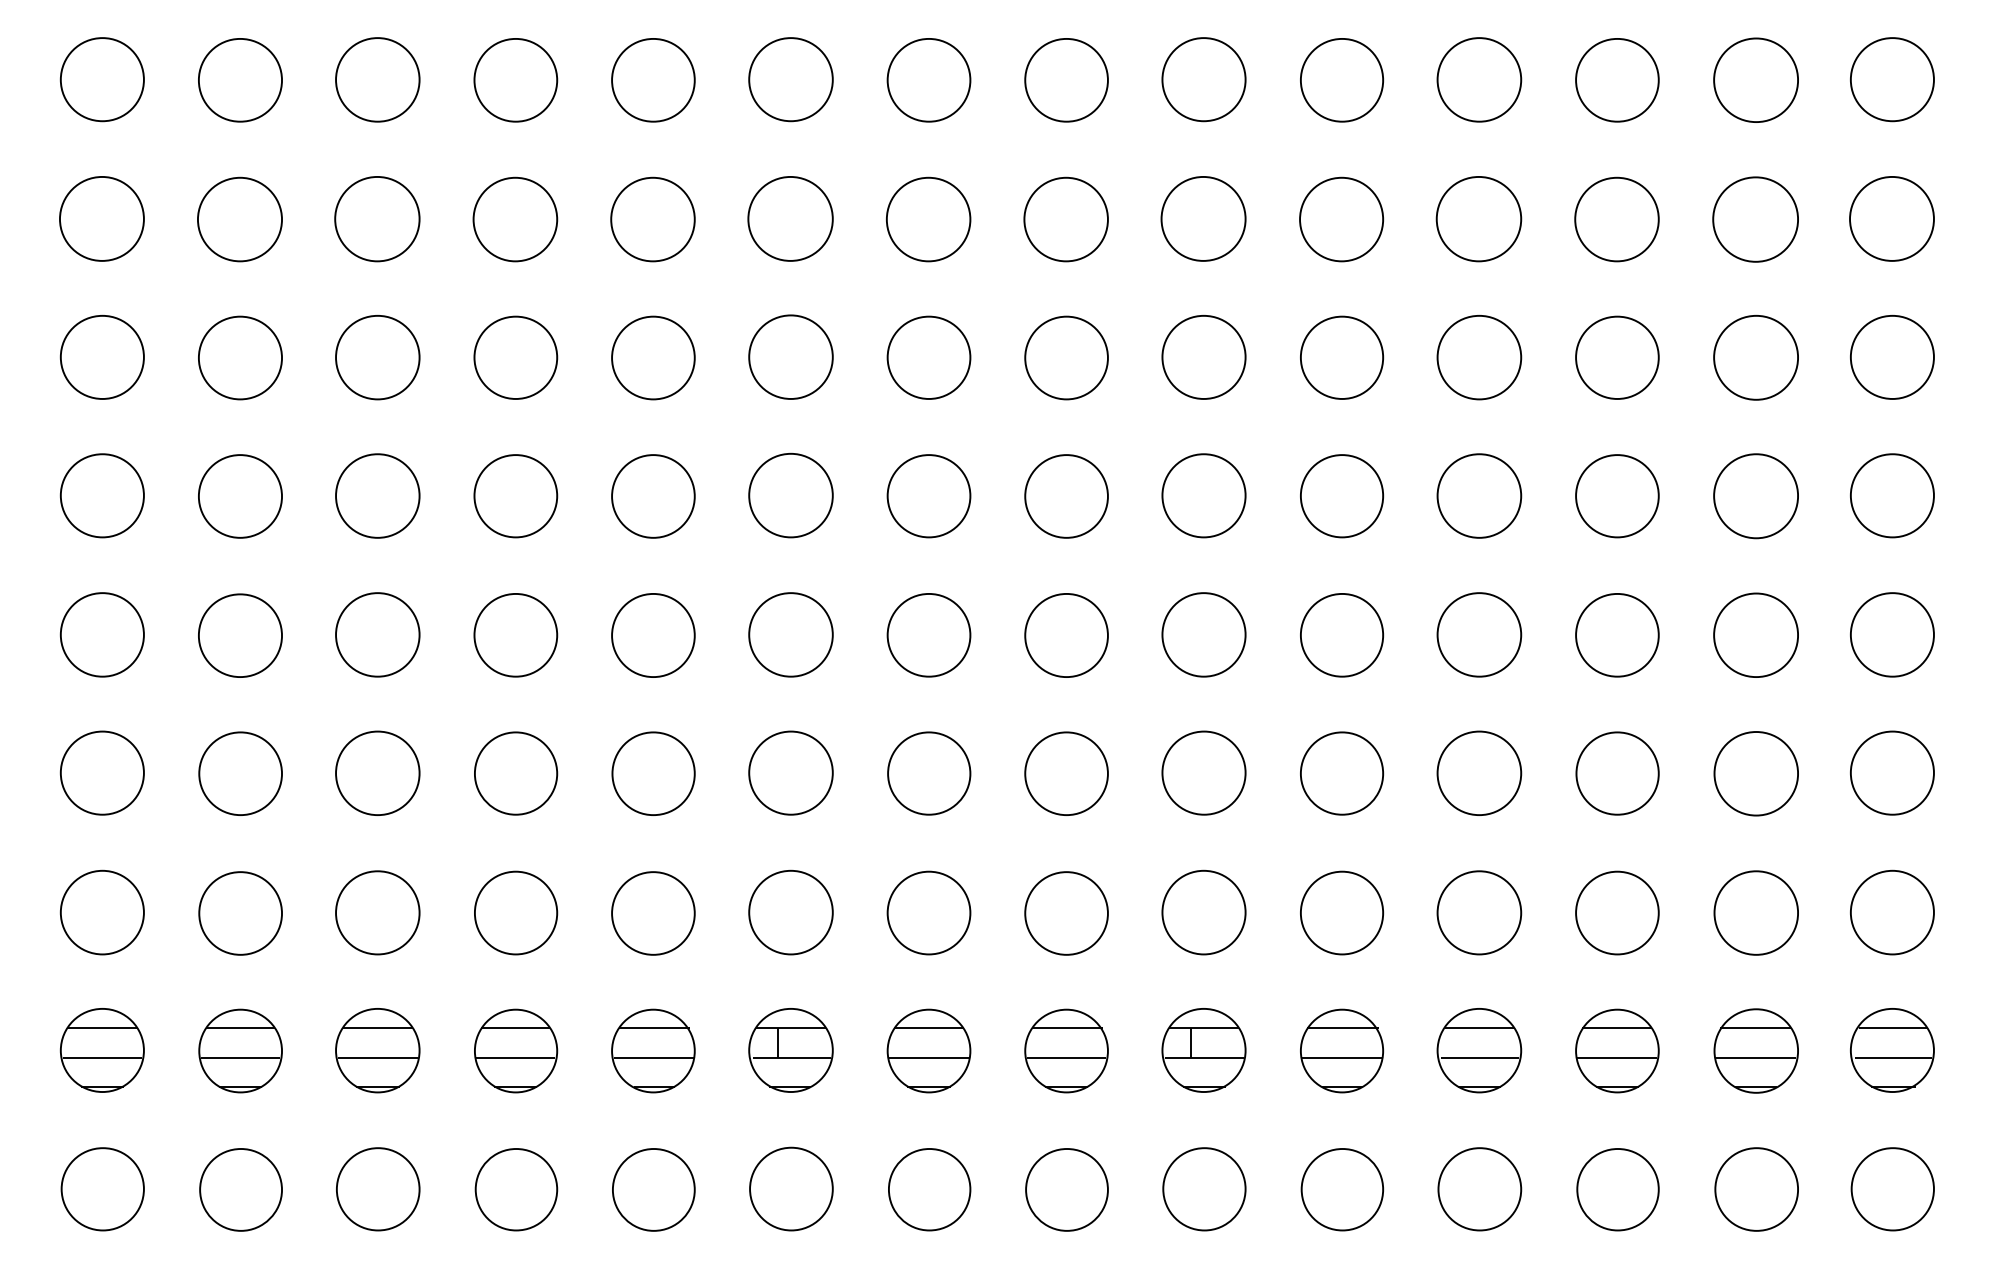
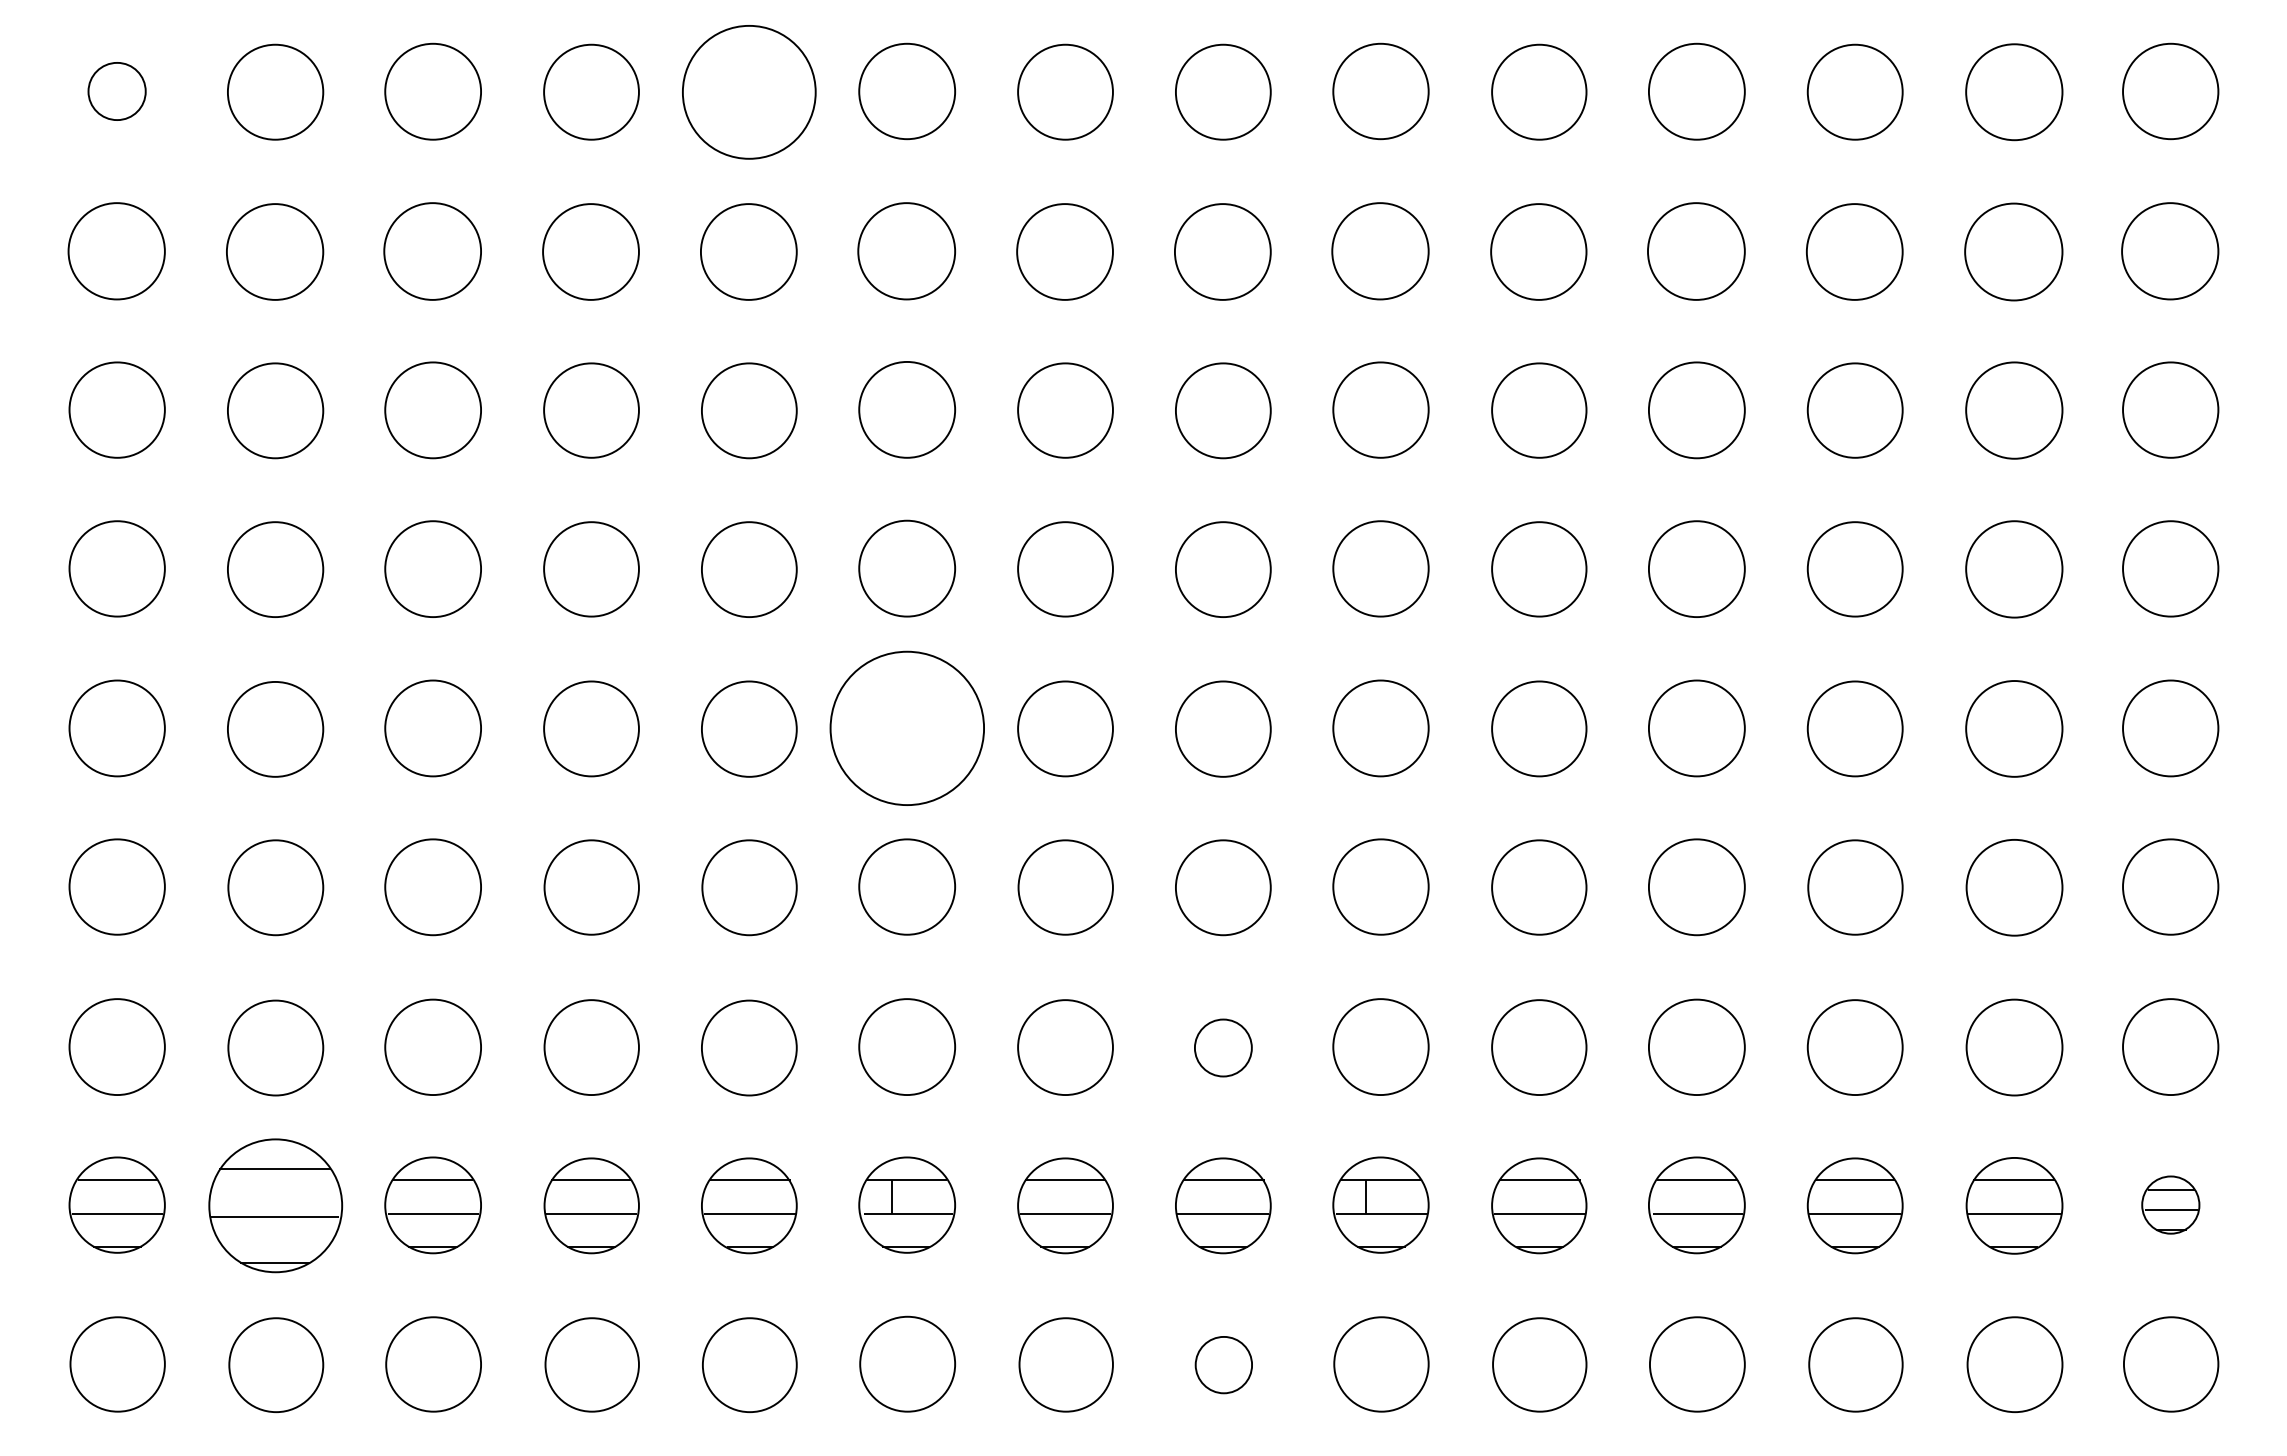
part: (101, 79) -> (116, 91), size x0.6
part: (653, 79) -> (749, 91), size x1.4
part: (790, 634) -> (906, 728), size x1.6
part: (1066, 913) -> (1223, 1047), size x0.6
part: (1892, 1049) -> (2170, 1204), size x0.6
part: (240, 1050) -> (275, 1205), size x1.4
part: (1066, 1189) -> (1223, 1364), size x0.6

